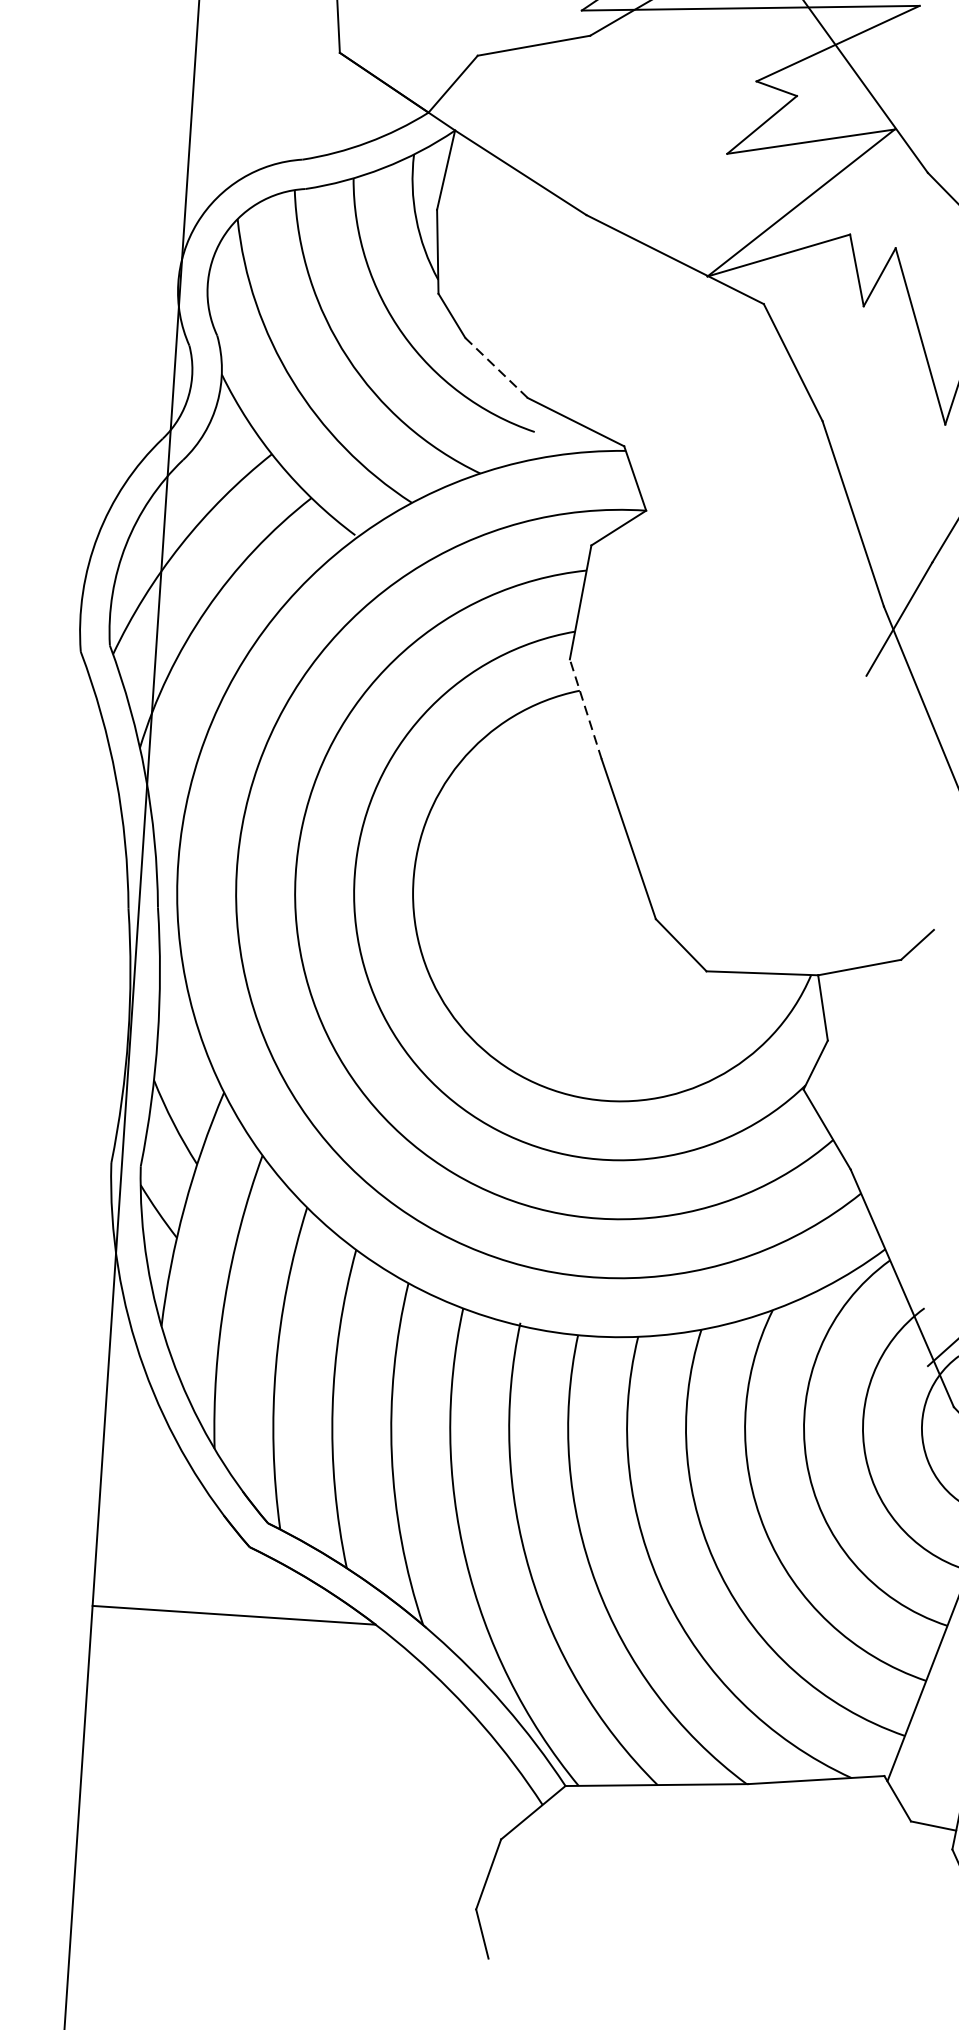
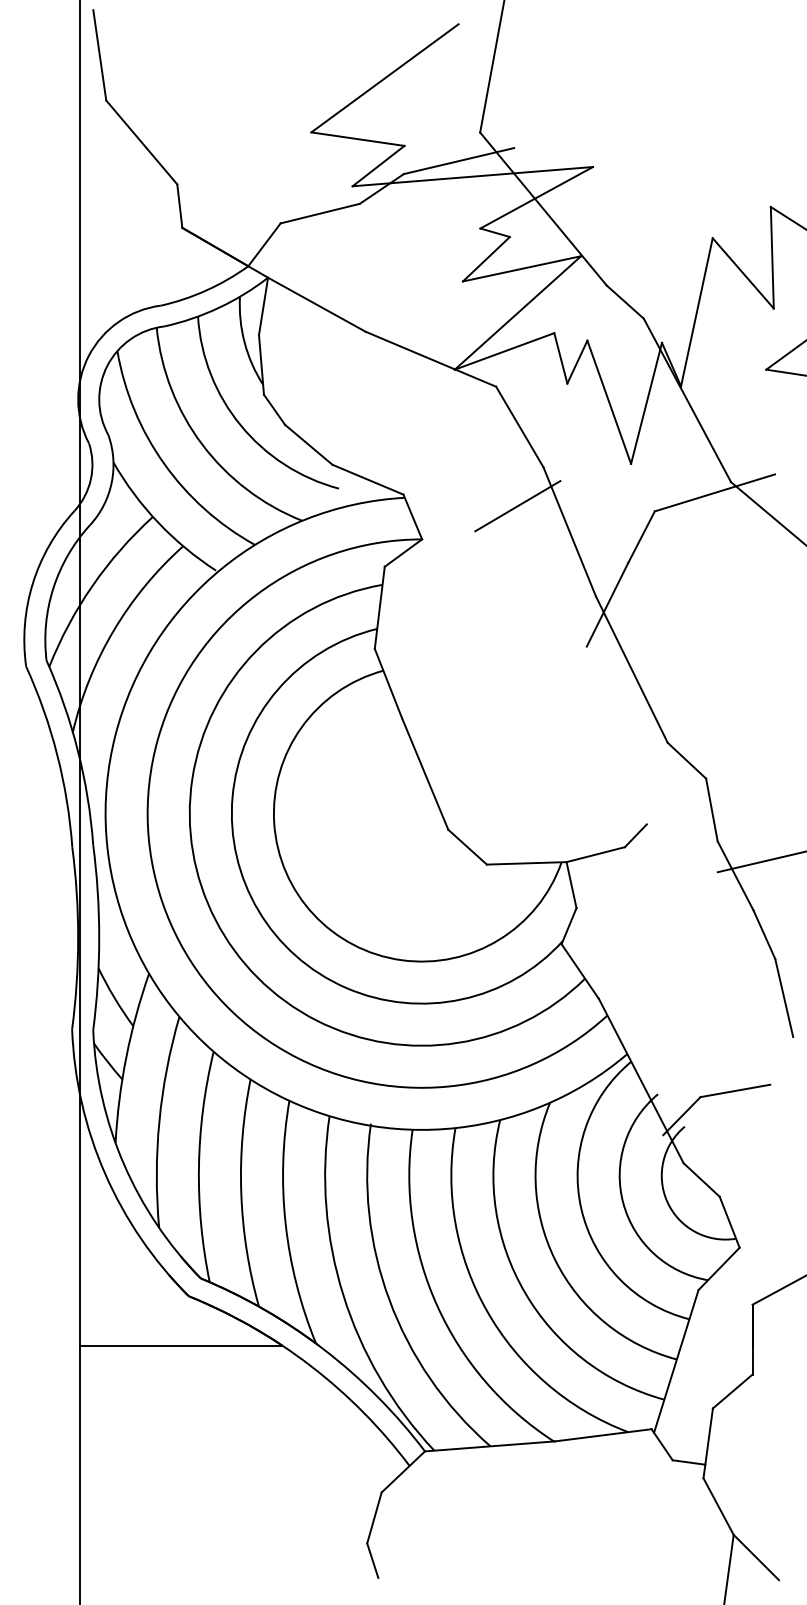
line: (496, 367) -> (308, 444), dashed -> solid
line: (782, 473) -> (517, 506), added
line: (585, 709) -> (388, 683), dashed -> solid

